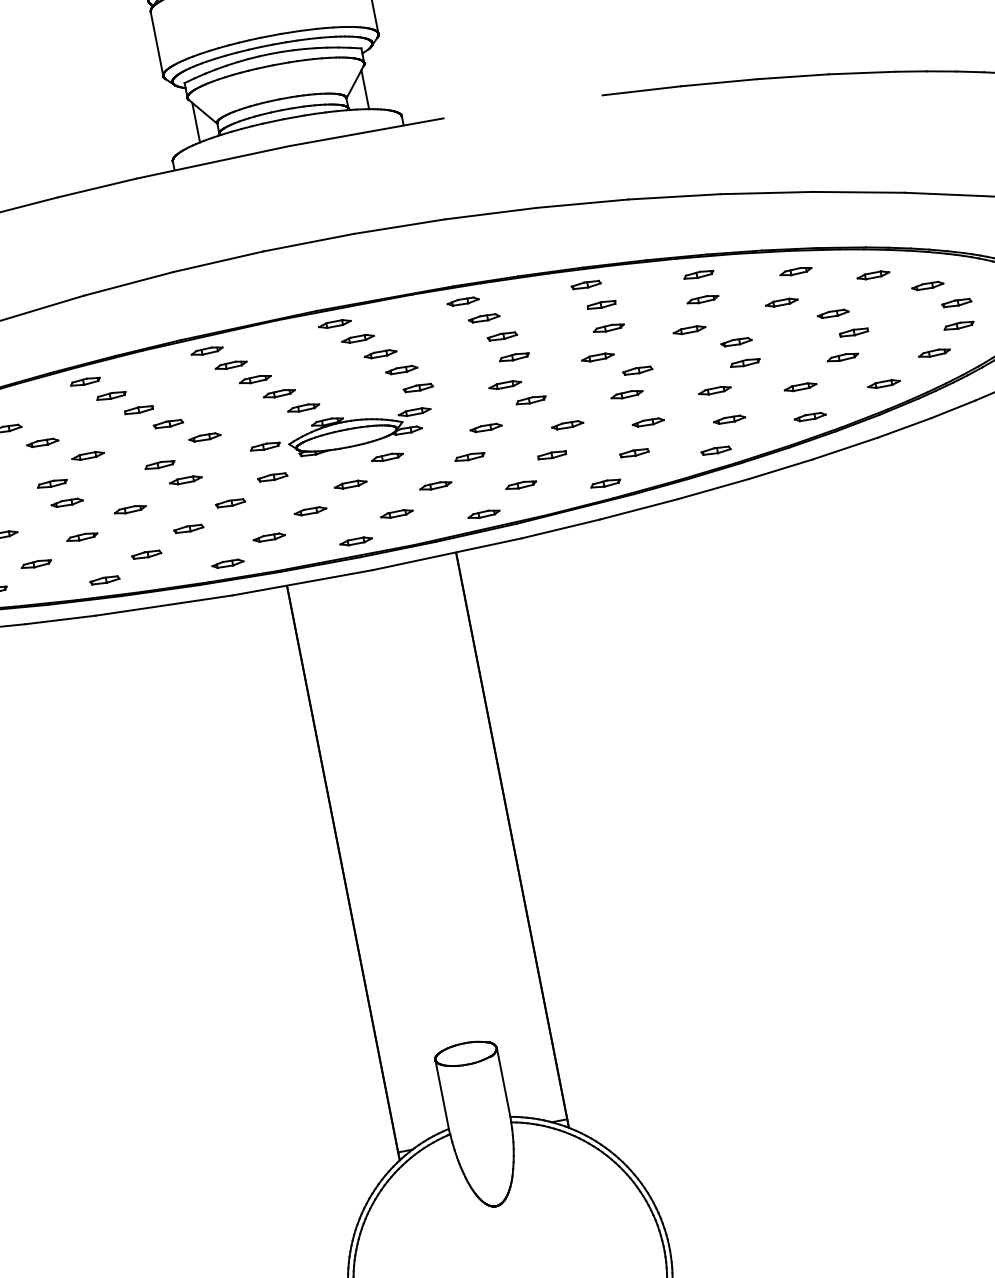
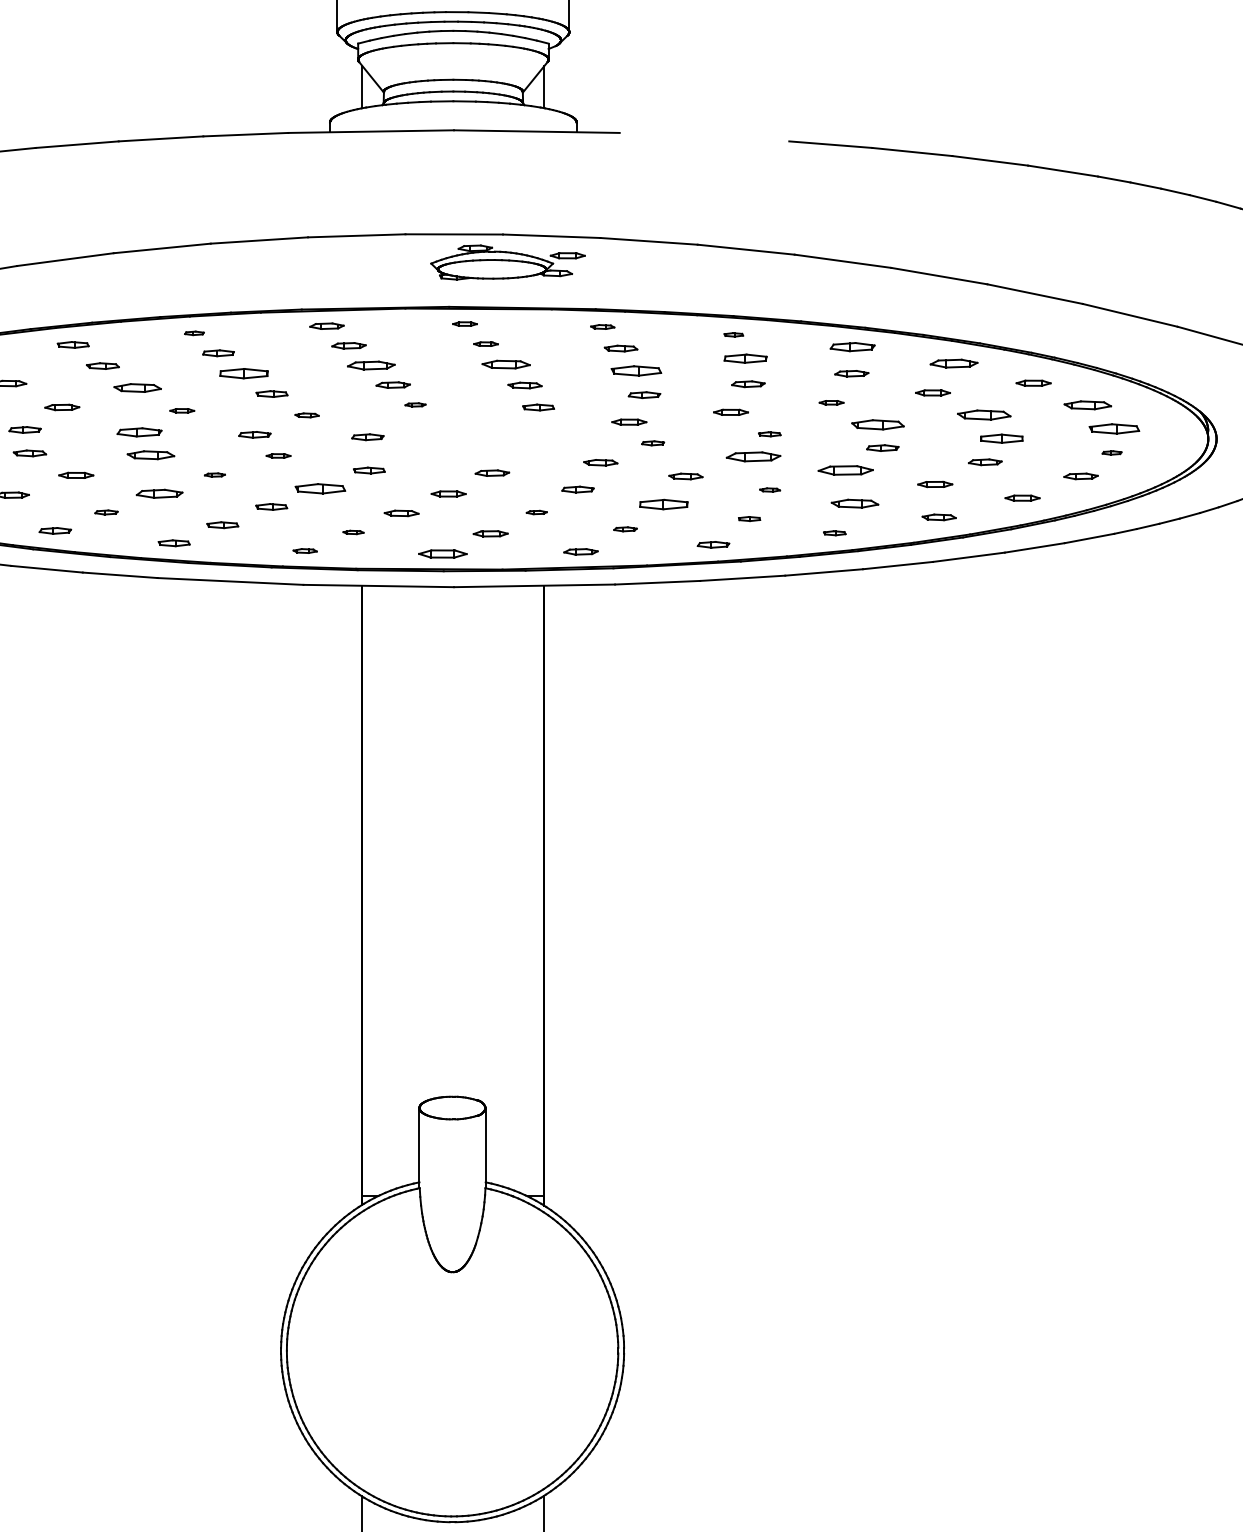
part: (795, 271) -> (953, 363), size x1.4
part: (698, 275) -> (852, 347), size x1.4
part: (585, 284) -> (733, 334), size x0.6
part: (927, 286) -> (1087, 405), size x1.4
part: (462, 301) -> (602, 326), size x0.7
part: (956, 302) -> (1114, 428), size x1.6
part: (601, 304) -> (745, 358), size x1.4
part: (832, 313) -> (983, 414), size x1.6
part: (334, 323) -> (464, 323), size x0.7
part: (958, 325) -> (1111, 452), size x0.6
part: (689, 330) -> (831, 402), size x0.7
part: (853, 332) -> (1001, 438), size x1.4
part: (501, 336) -> (635, 371), size x1.6
part: (357, 338) -> (485, 343), size x0.7
part: (736, 342) -> (877, 424), size x1.6
part: (380, 353) -> (506, 364), size x1.4
part: (637, 371) -> (769, 434), size x0.7
part: (254, 379) -> (370, 365), size x1.4
part: (85, 381) -> (194, 333), size x0.6
part: (714, 390) -> (845, 470), size x1.6
part: (626, 394) -> (753, 456), size x1.6
part: (530, 400) -> (652, 443), size x0.7
part: (303, 407) -> (415, 404), size x0.6
part: (139, 409) -> (244, 373), size x1.6
part: (729, 419) -> (854, 503), size x1.4
part: (647, 422) -> (769, 489), size x0.6
part: (359, 429) -> (507, 262), moved
part: (204, 437) -> (306, 415), size x0.7
part: (42, 442) -> (137, 387), size x1.4
part: (715, 451) -> (834, 533), size x0.7
part: (634, 452) -> (749, 518), size x0.7
part: (88, 455) -> (182, 410), size x0.7
part: (551, 455) -> (663, 504), size x1.6
part: (185, 479) -> (278, 455), size x0.7
part: (51, 484) -> (138, 432), size x1.4
part: (435, 485) -> (536, 512), size x0.6
part: (521, 485) -> (625, 529), size x0.7
part: (66, 502) -> (150, 454), size x1.4
part: (229, 503) -> (319, 488), size x1.6
part: (129, 509) -> (214, 474), size x0.6
part: (82, 536) -> (159, 493), size x1.4
part: (269, 537) -> (353, 532), size x0.6
part: (355, 541) -> (442, 553), size x1.4
part: (227, 563) -> (304, 550), size x0.7
part: (36, 564) -> (106, 512), size x0.7

